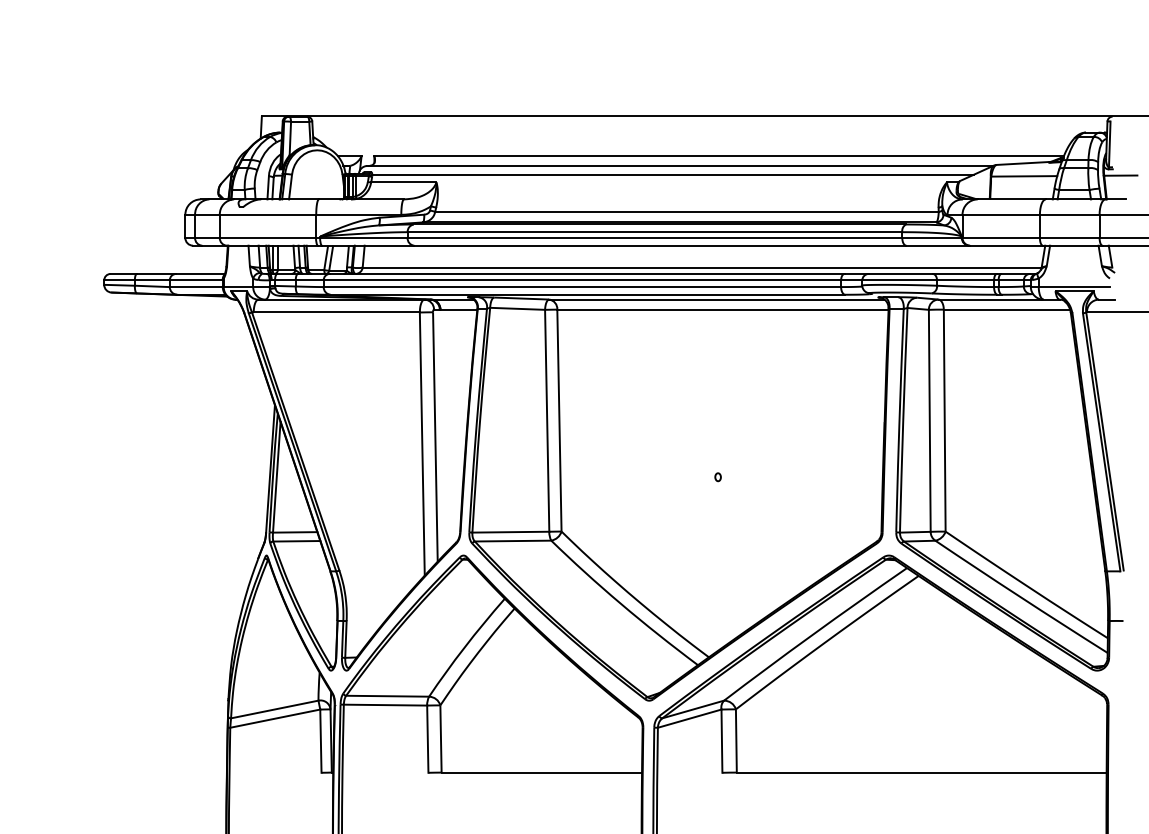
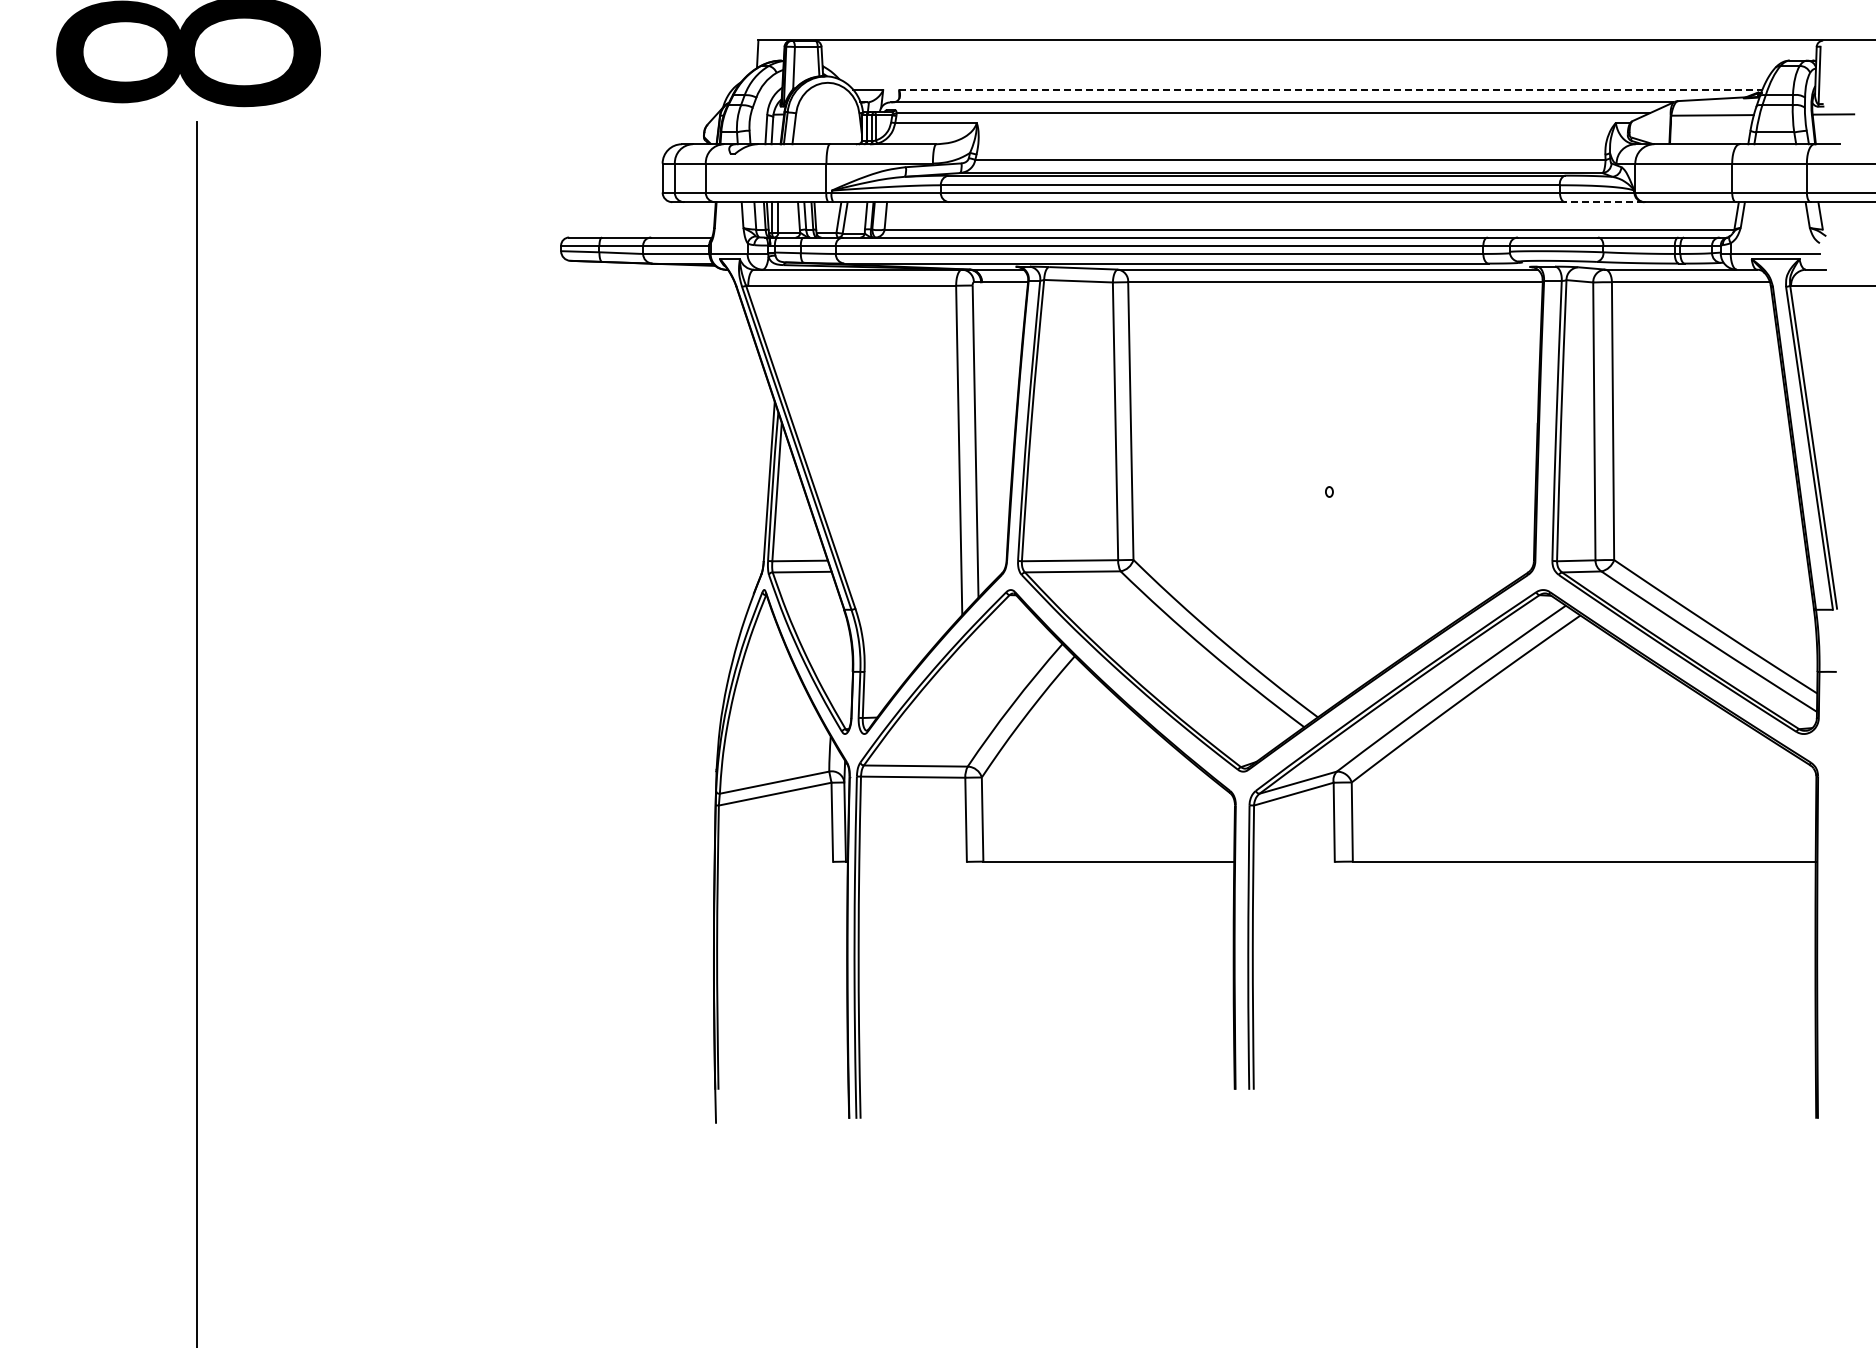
line: (719, 156) -> (1331, 90), solid -> dashed
line: (937, 245) -> (1603, 202), solid -> dashed

